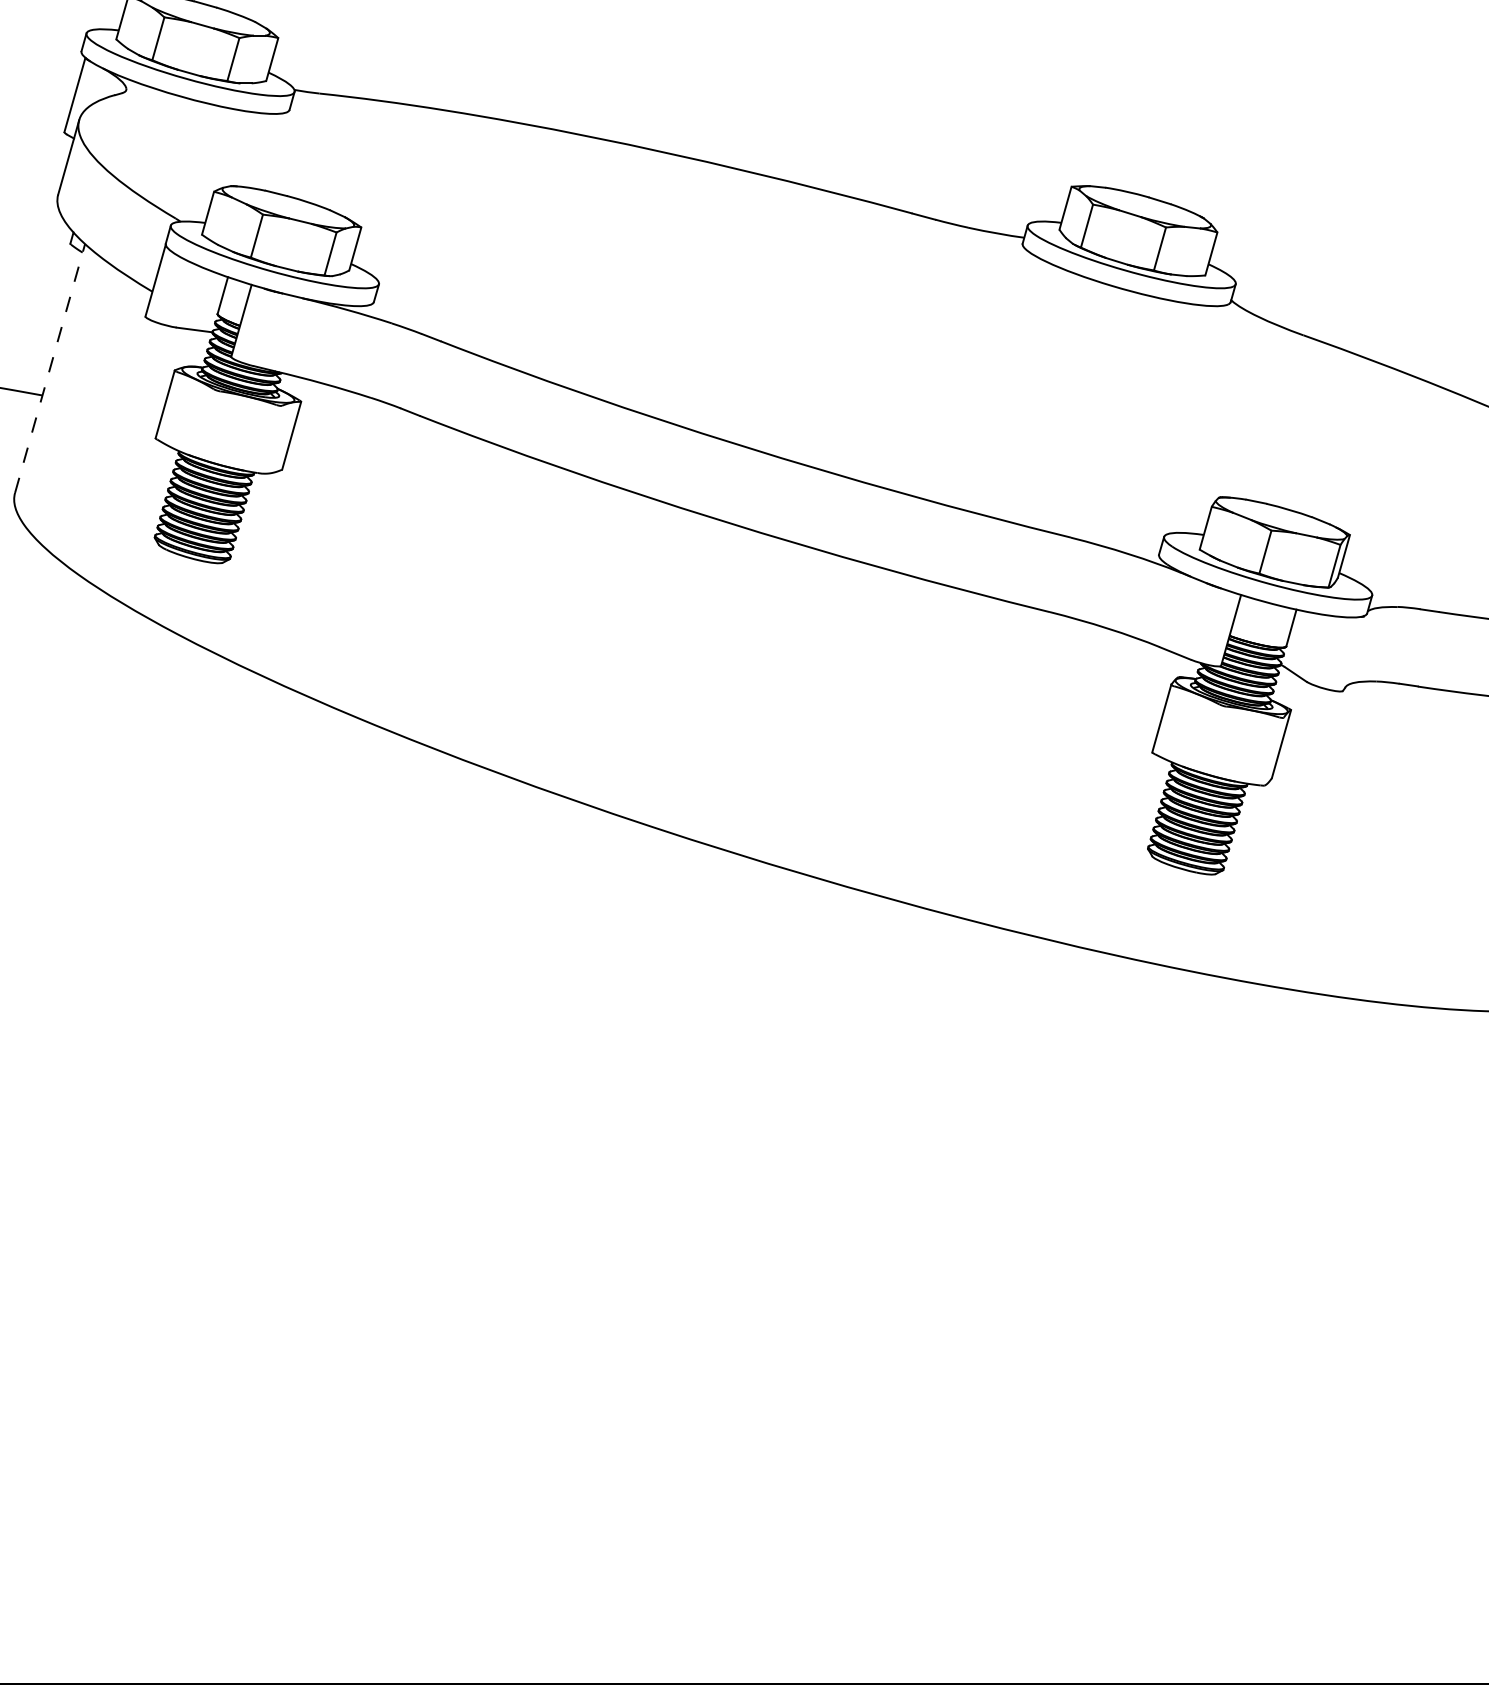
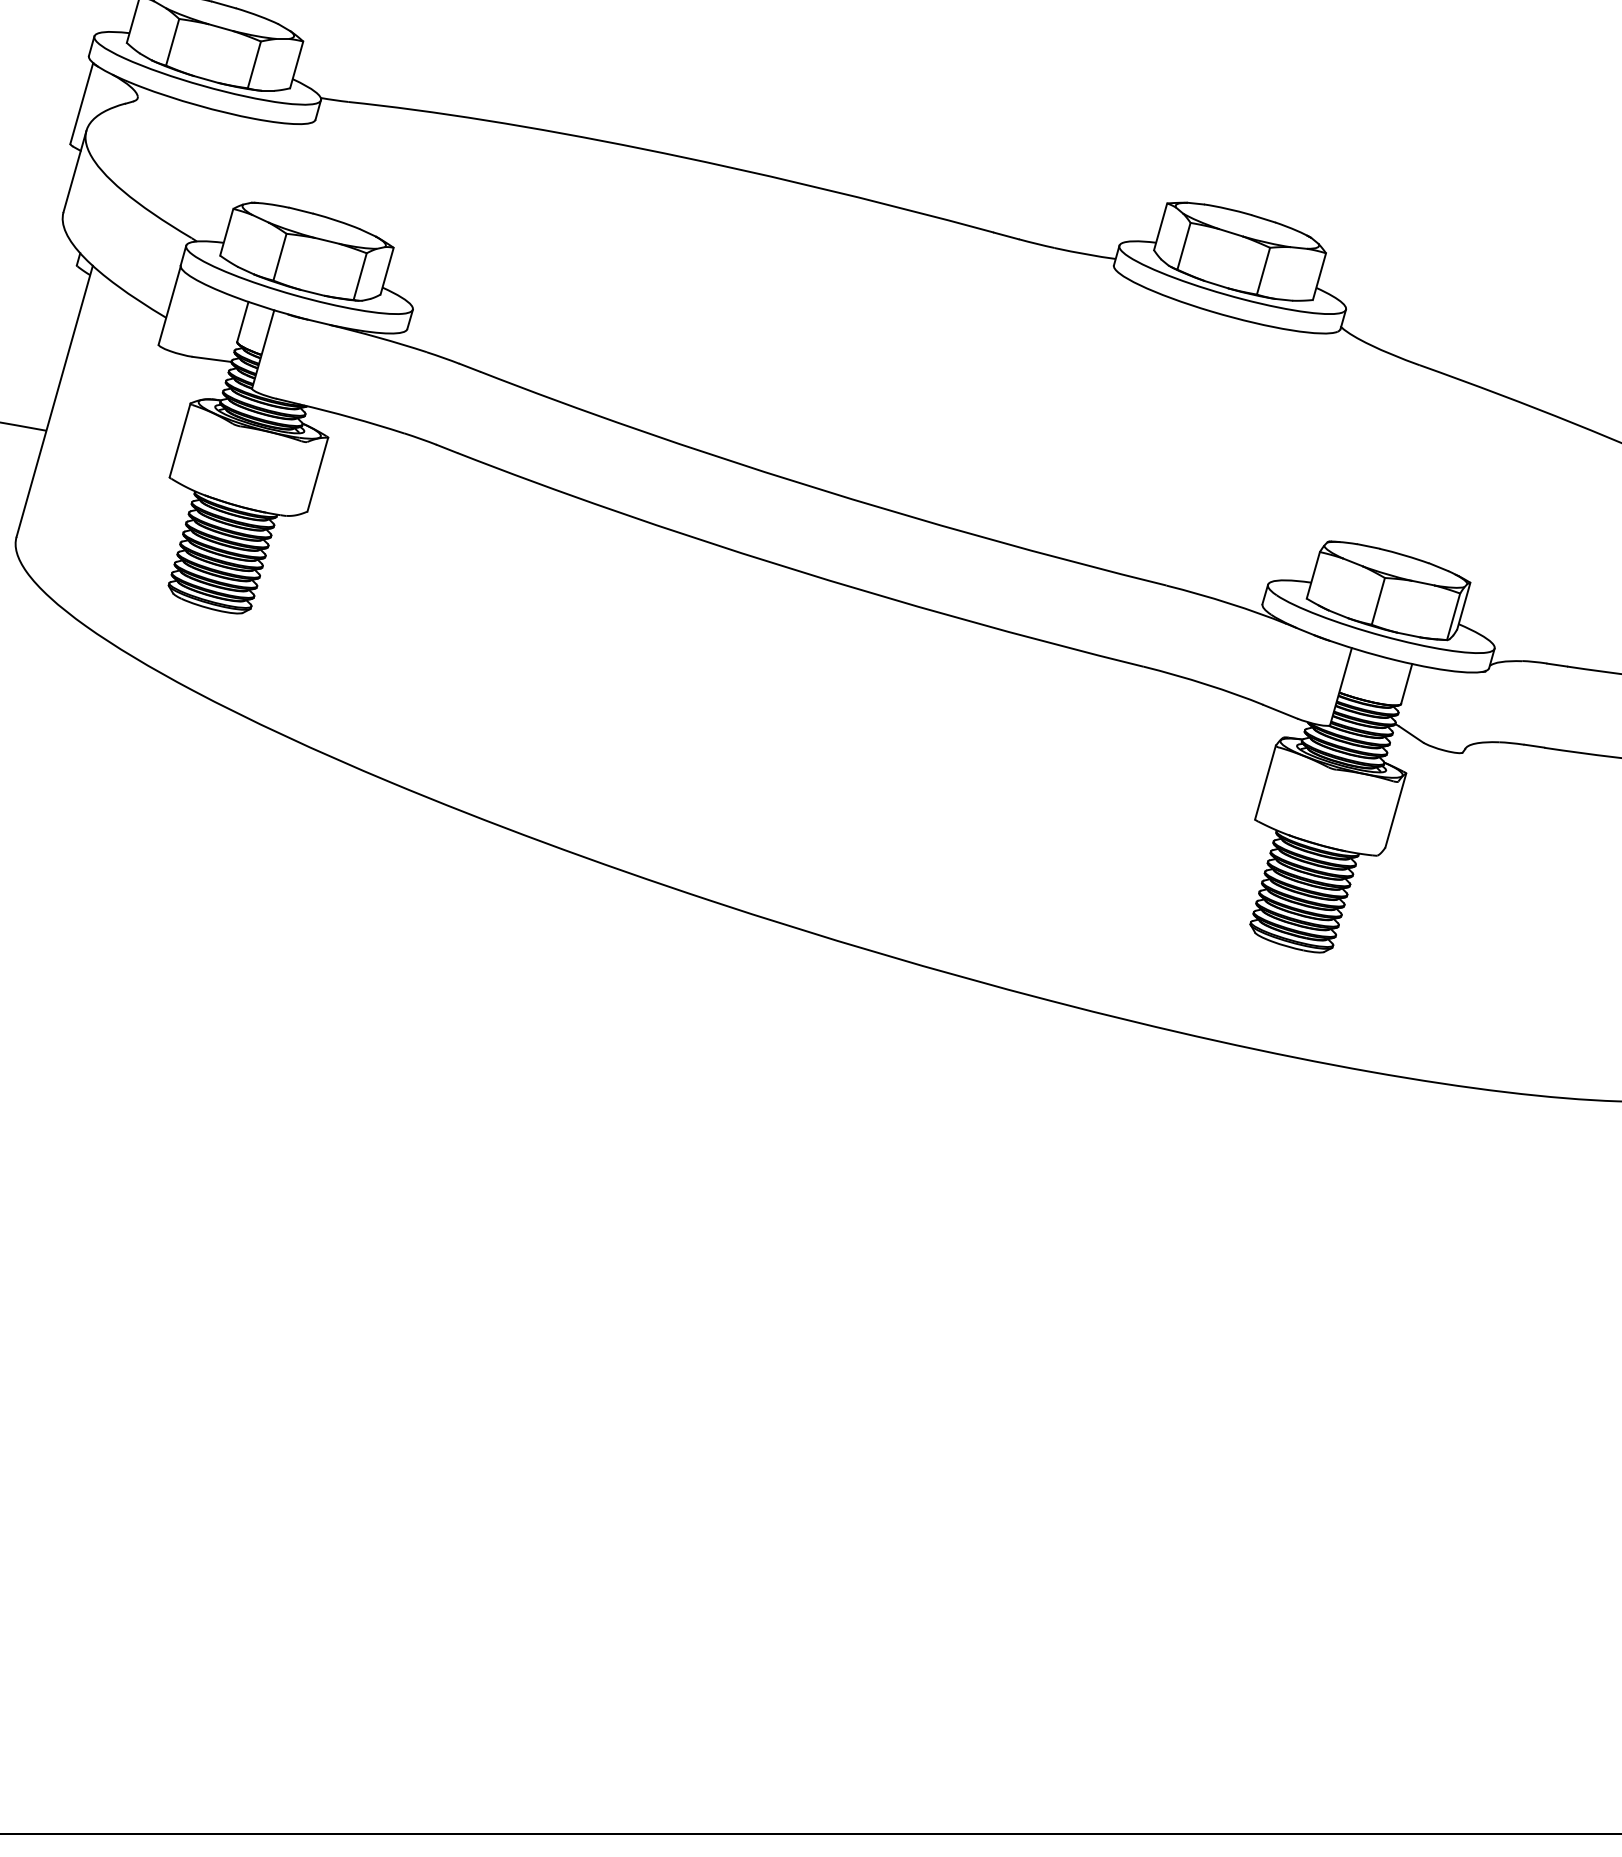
line: (50, 367) -> (55, 400), dashed -> solid

